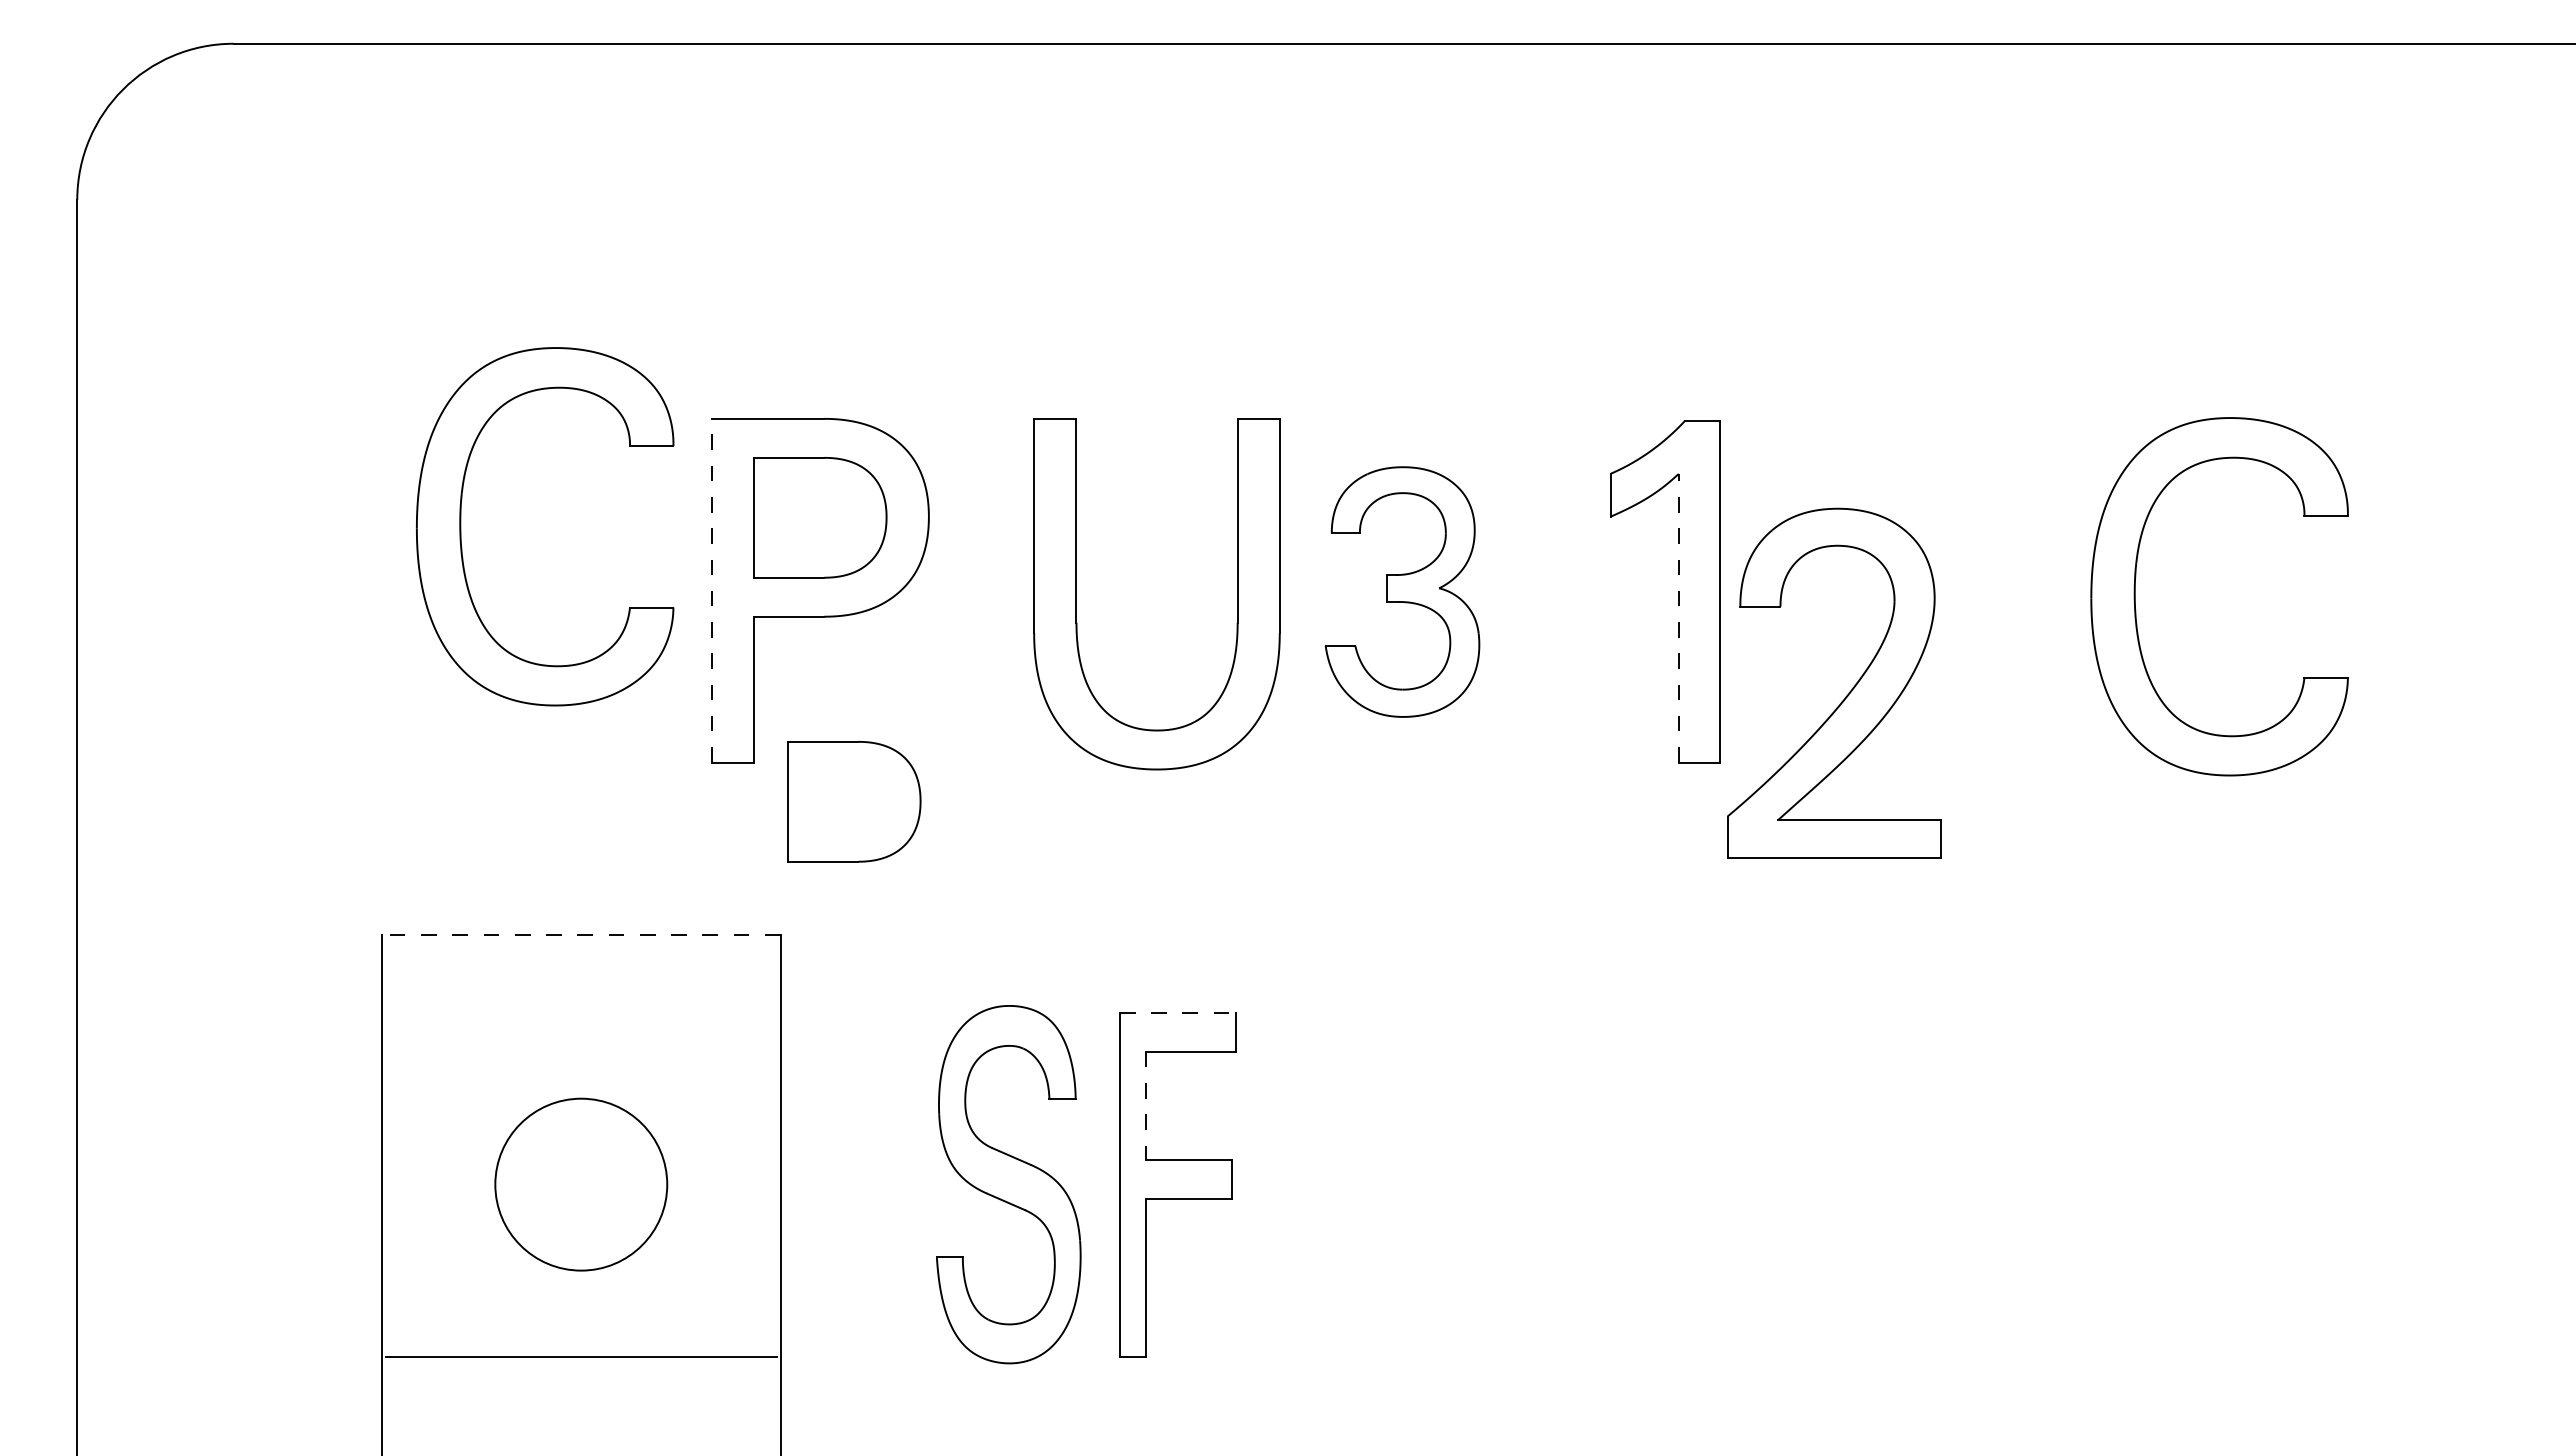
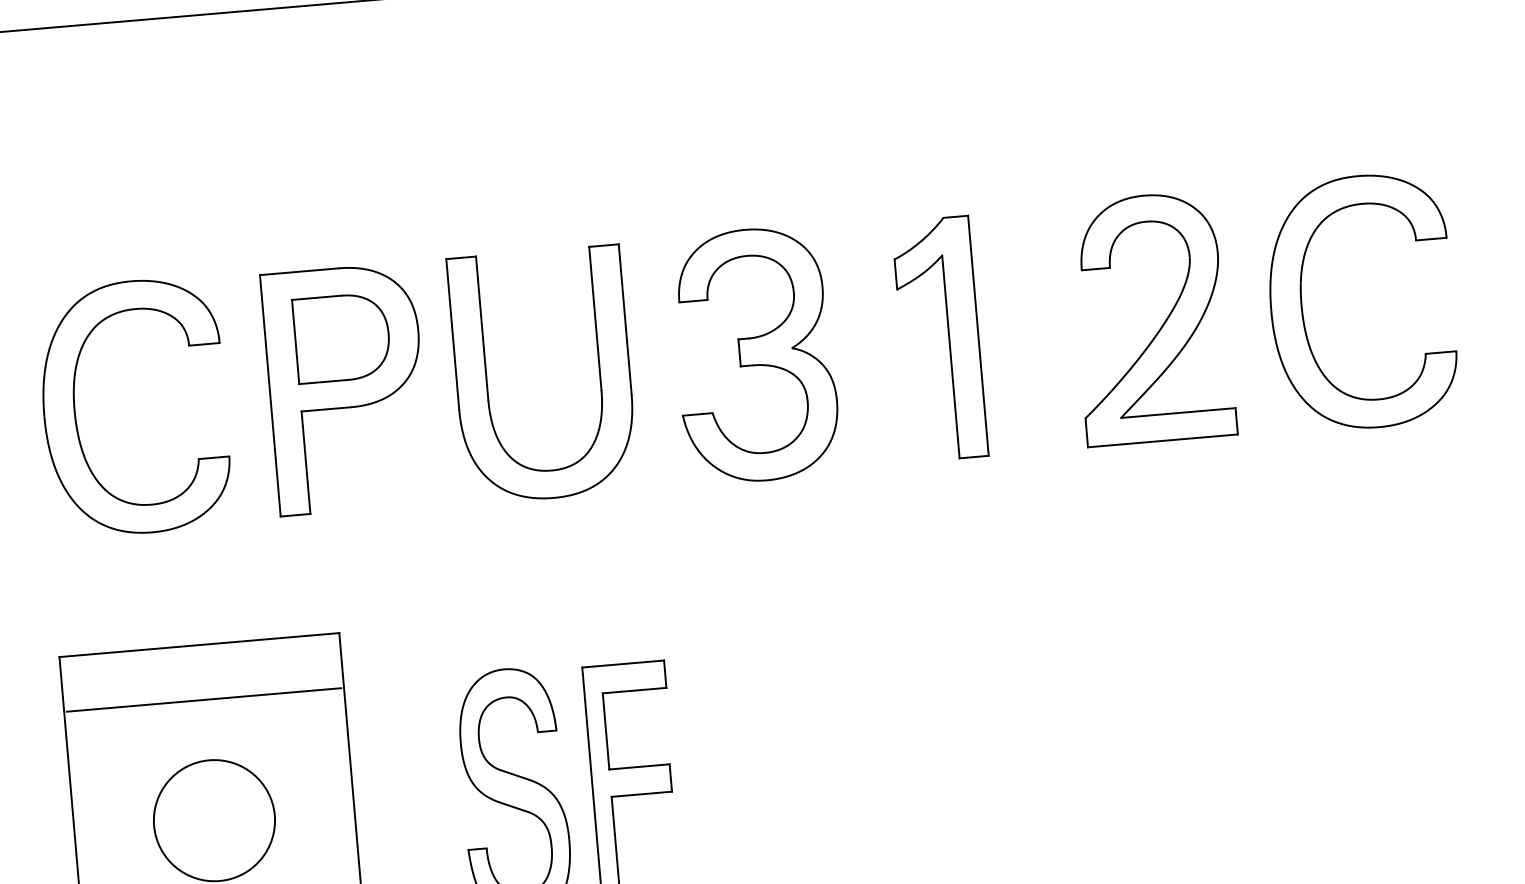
part: (461, 526) -> (75, 412), moved
line: (711, 590) -> (270, 395), dashed -> solid
part: (1402, 591) -> (755, 354), size x1.43
part: (1076, 594) -> (486, 379), moved
part: (2135, 596) -> (1302, 307), moved
line: (1678, 617) -> (950, 356), dashed -> solid
part: (1849, 691) -> (1163, 323), moved
part: (854, 801) -> (383, 535), removed
line: (580, 934) -> (198, 645), dashed -> solid
line: (580, 1012) -> (203, 699), added
line: (1178, 1012) -> (623, 663), dashed -> solid
line: (1145, 1106) -> (605, 731), dashed -> solid

